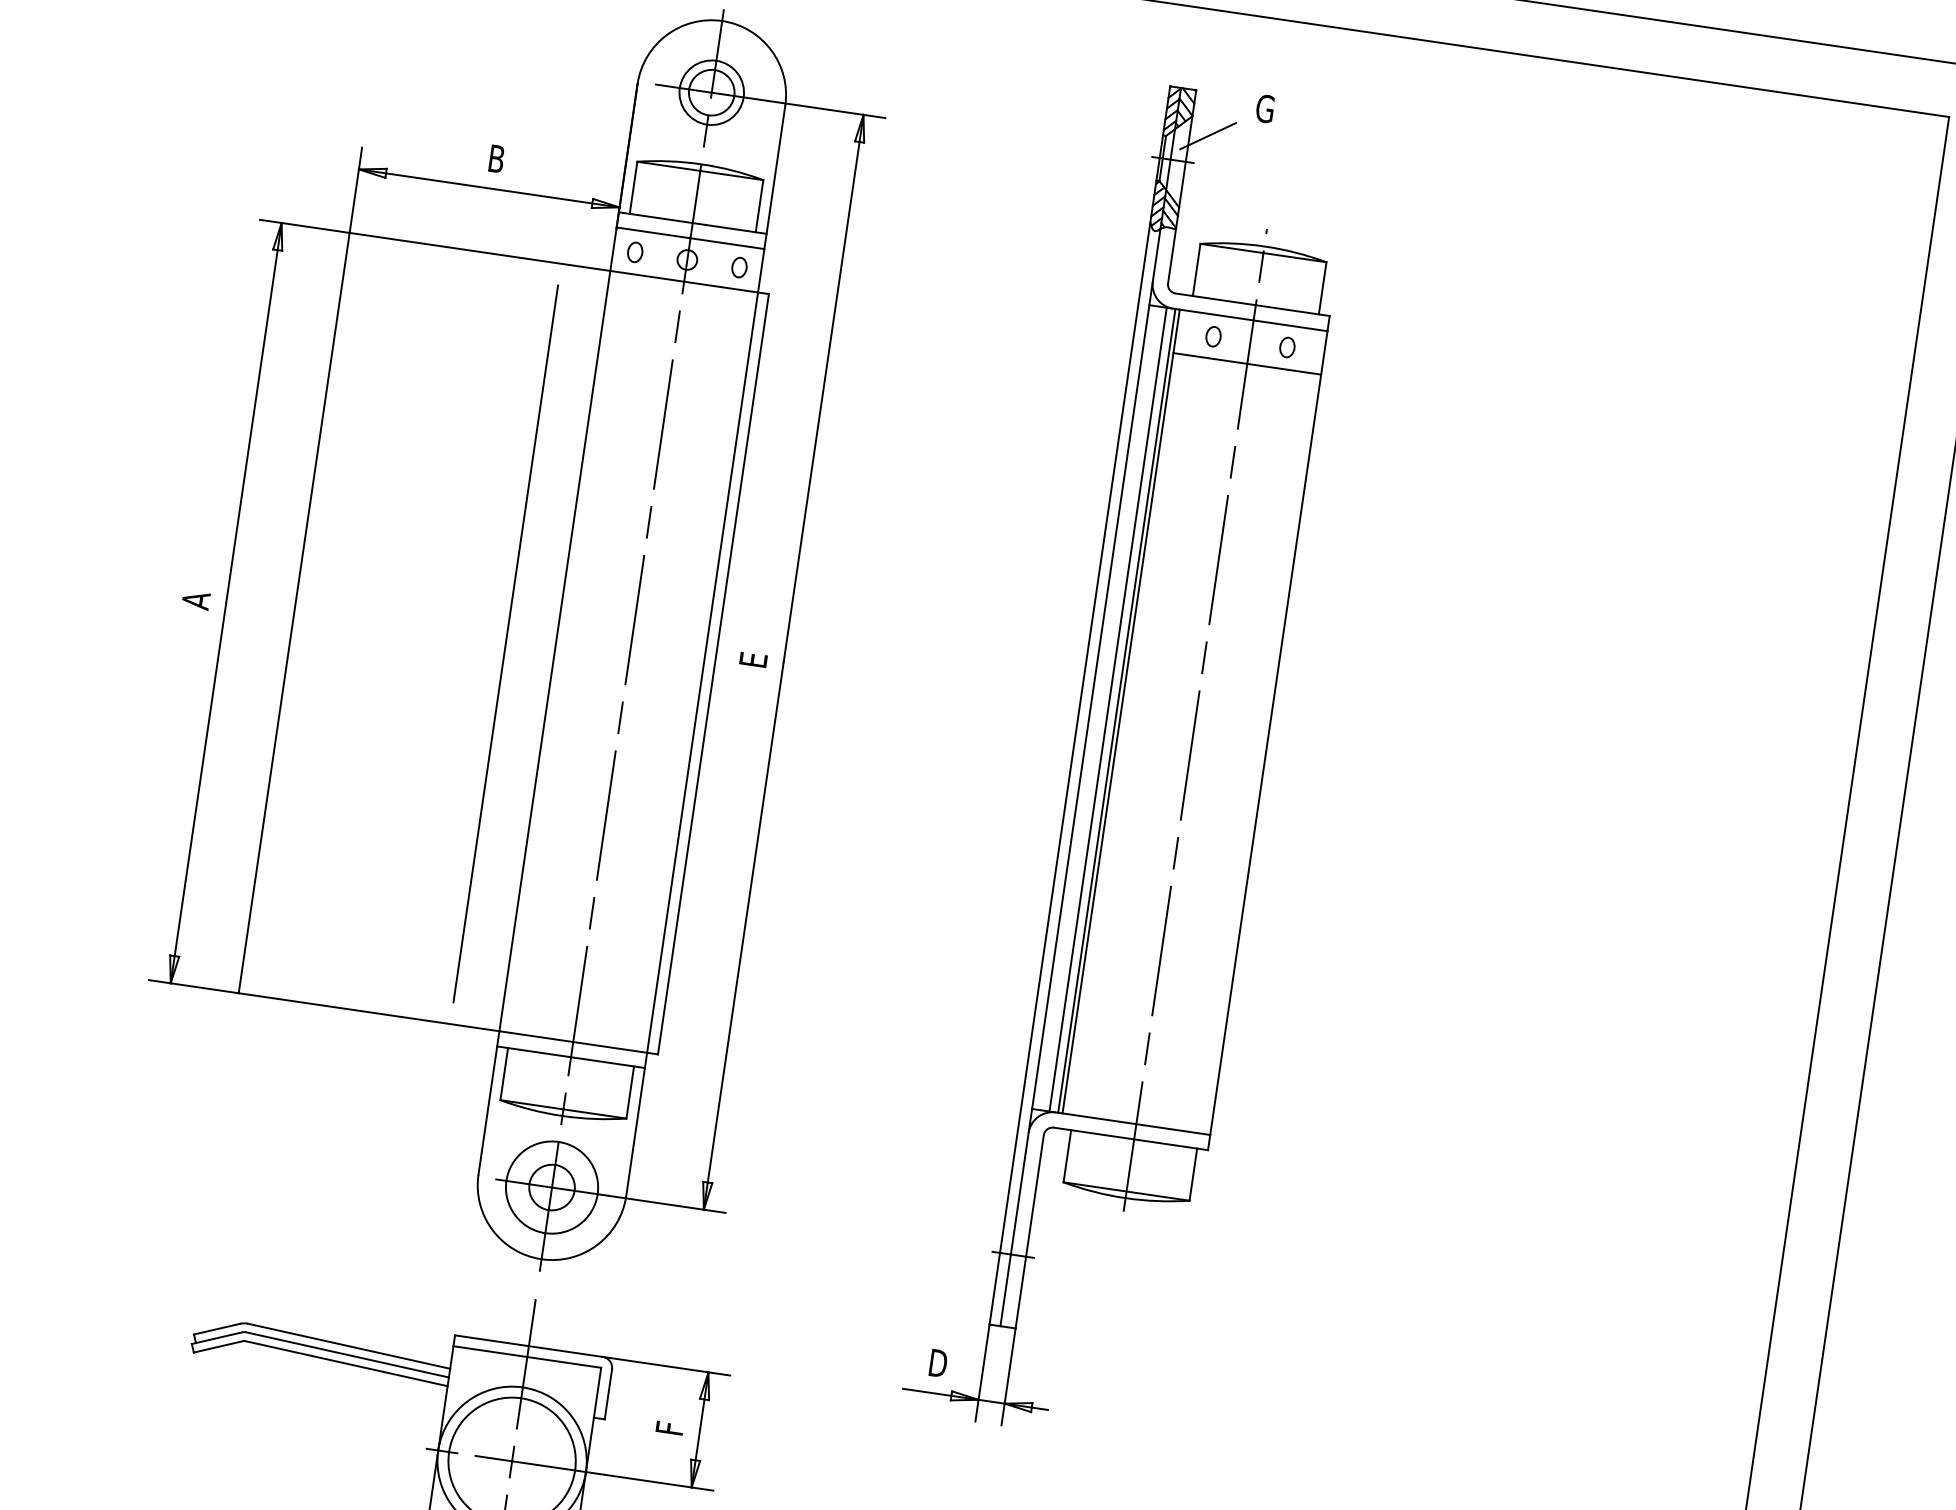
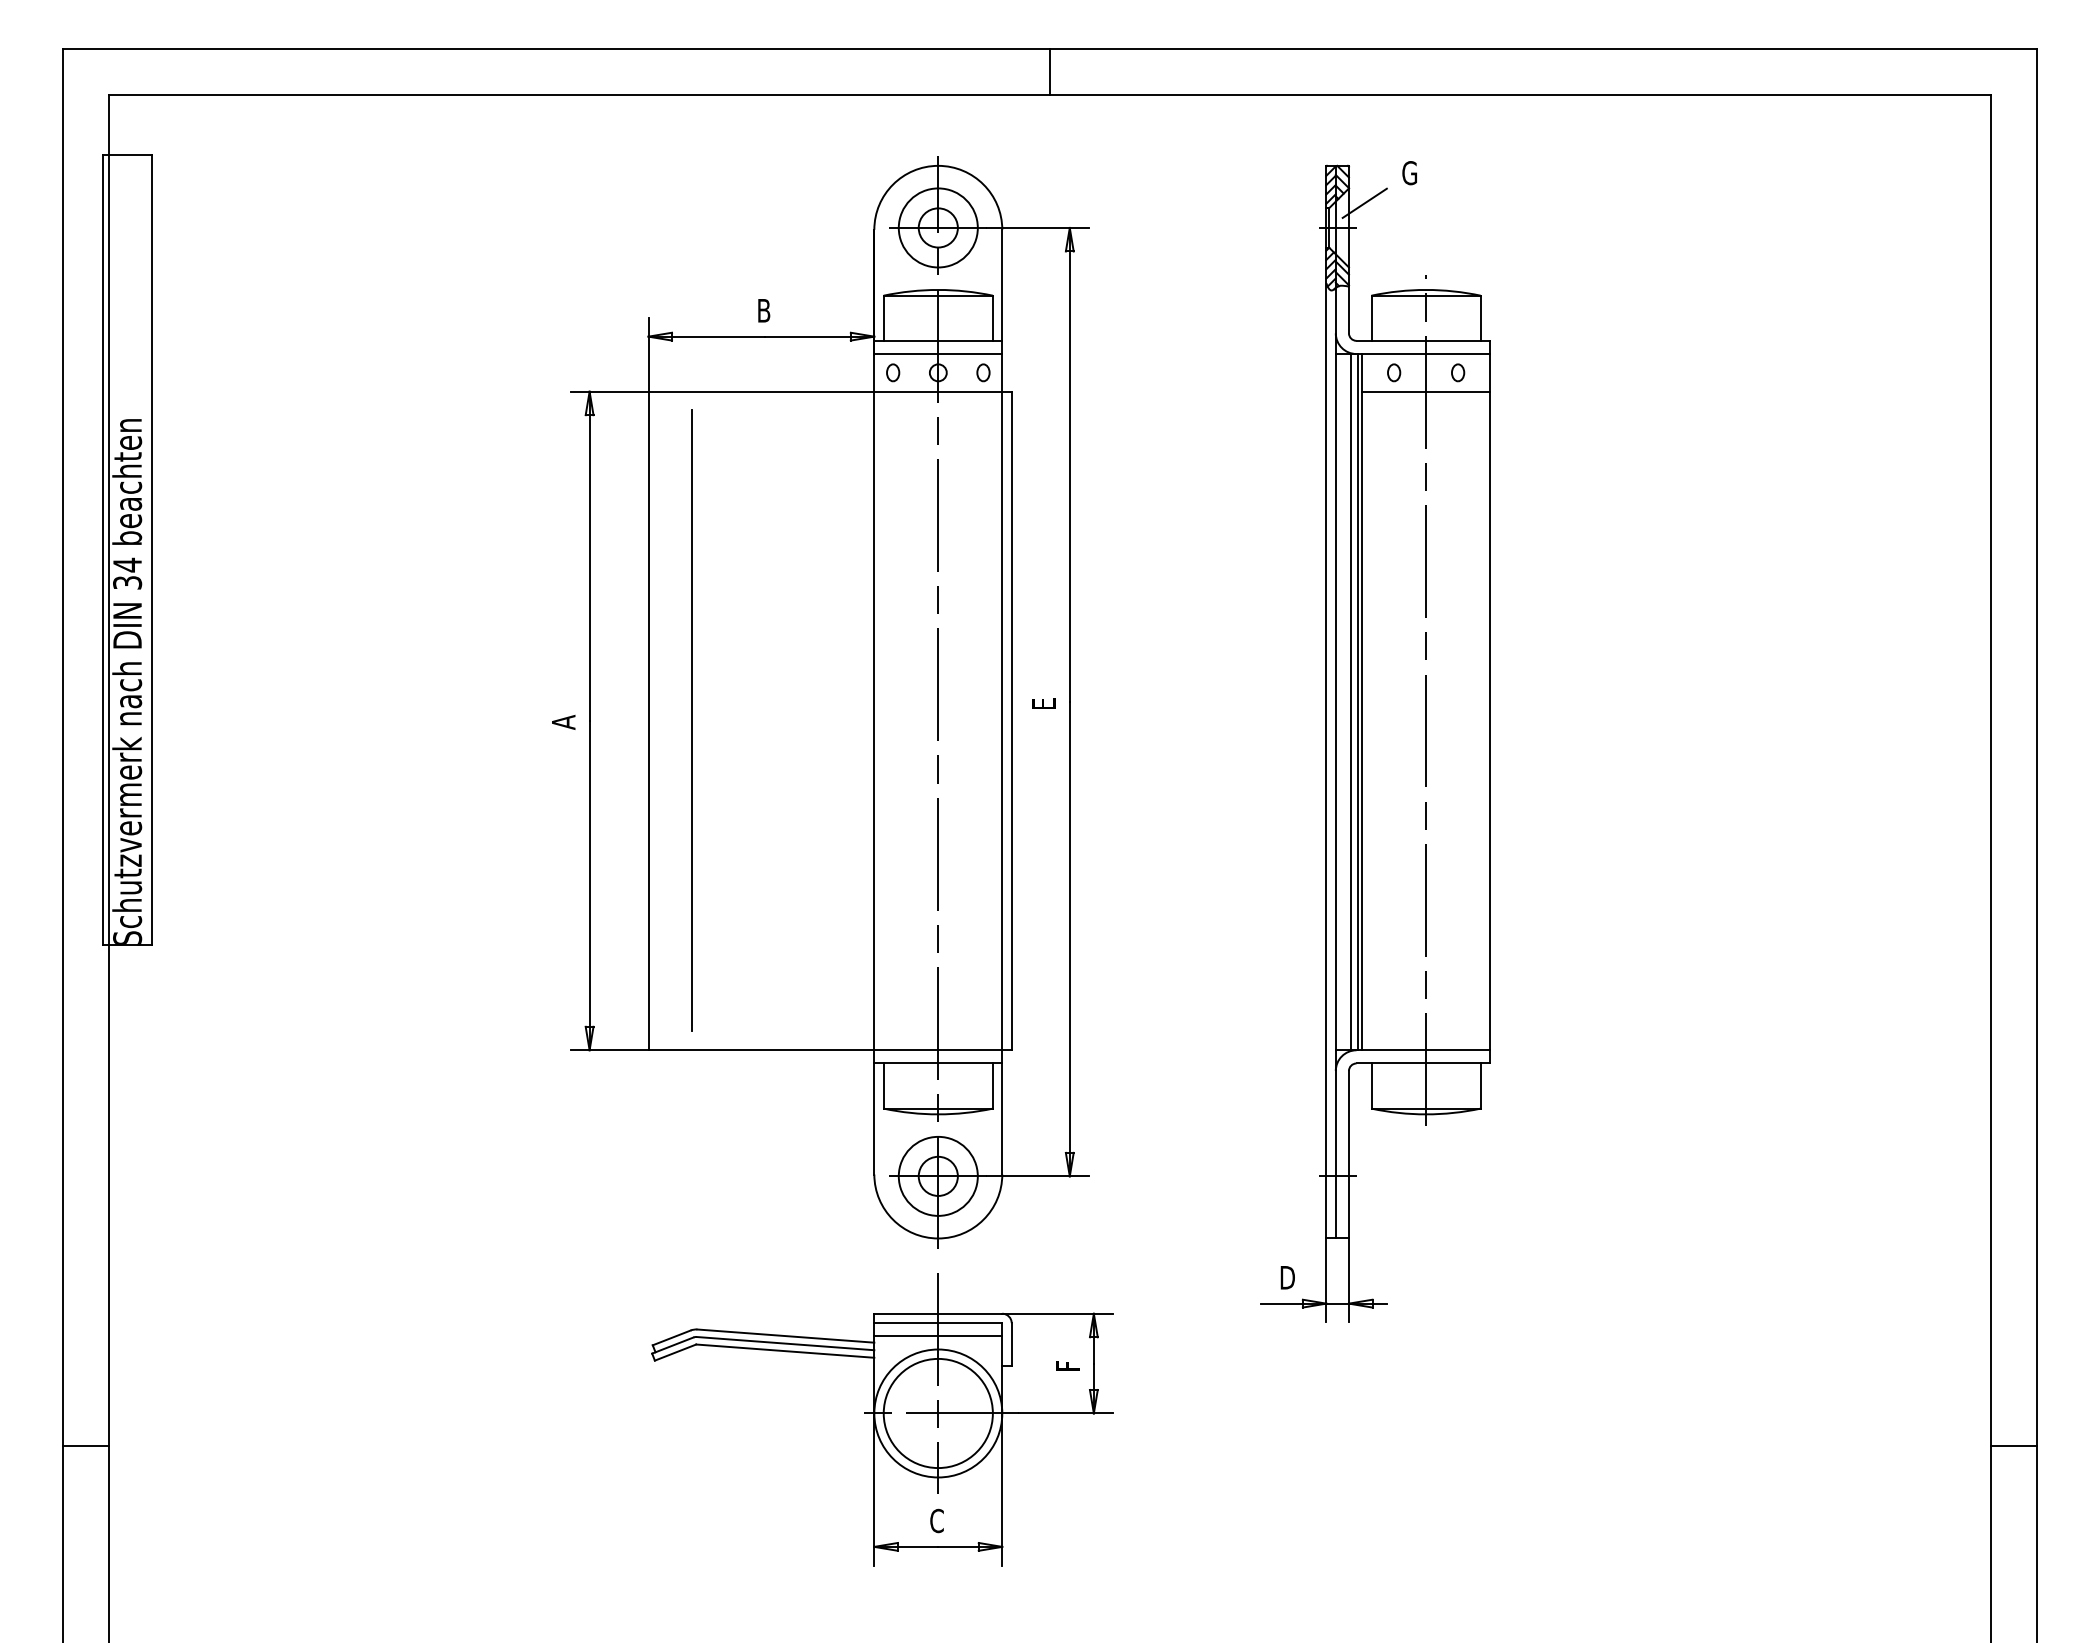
circle: (710, 92) -> (937, 227), size x1.43
line: (505, 643) -> (691, 720), moved
line: (525, 1372) -> (938, 1336), added

